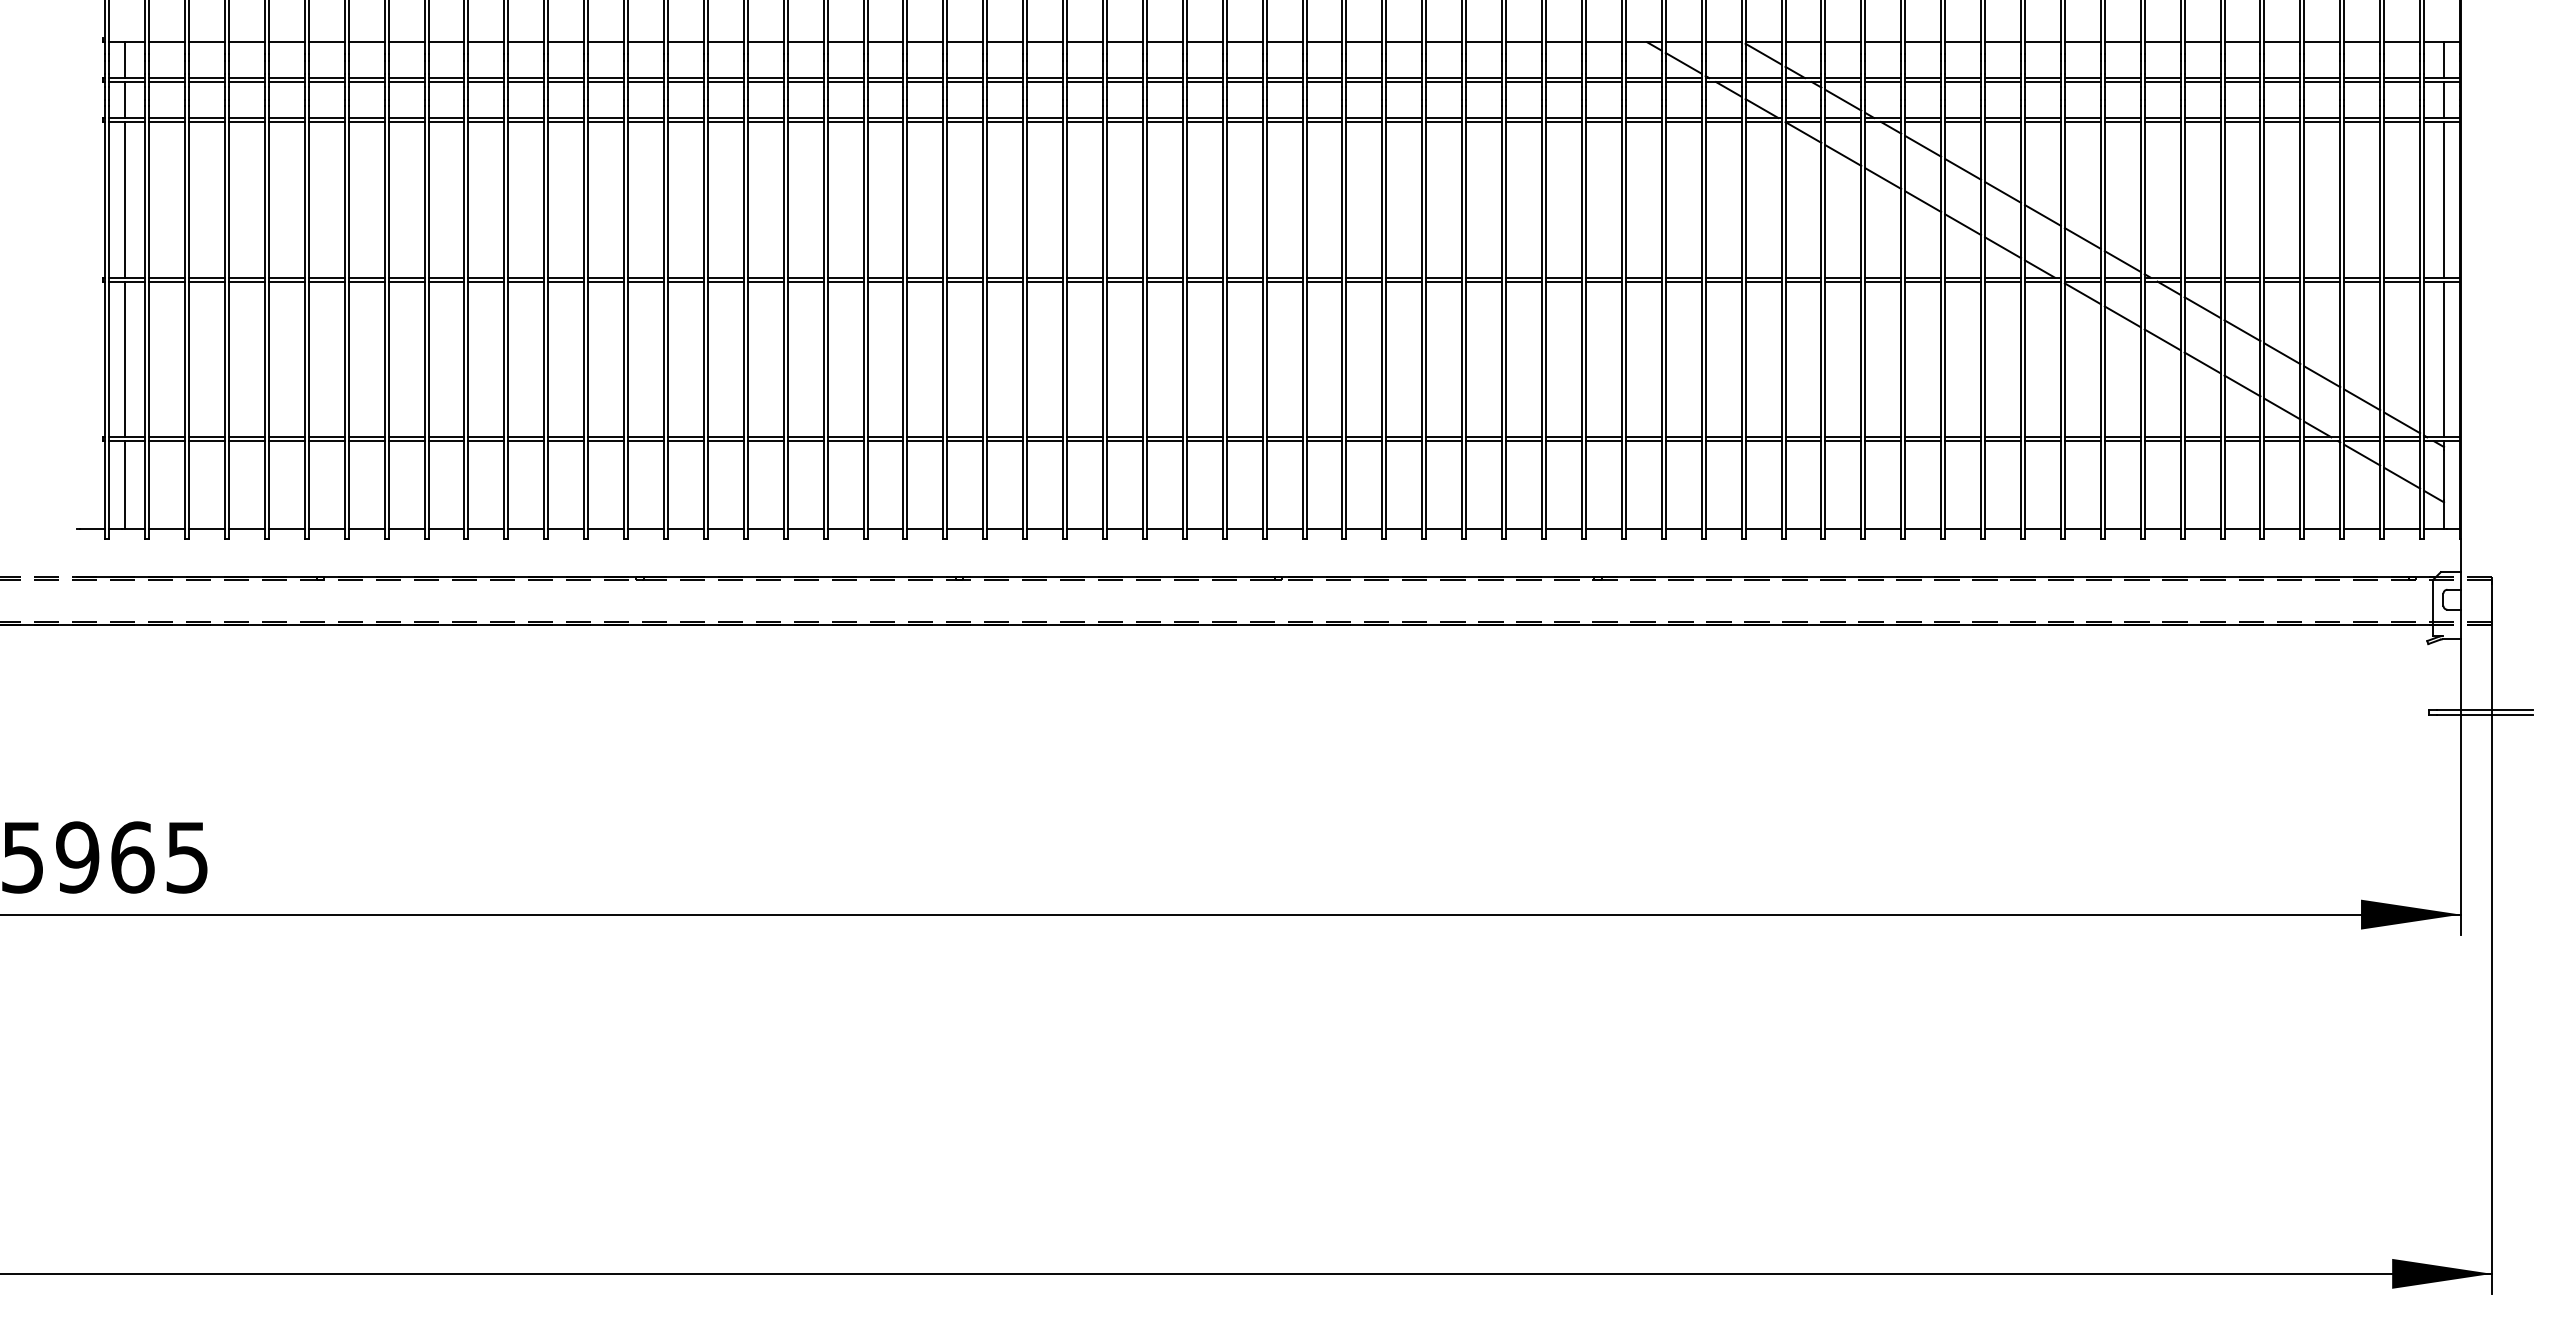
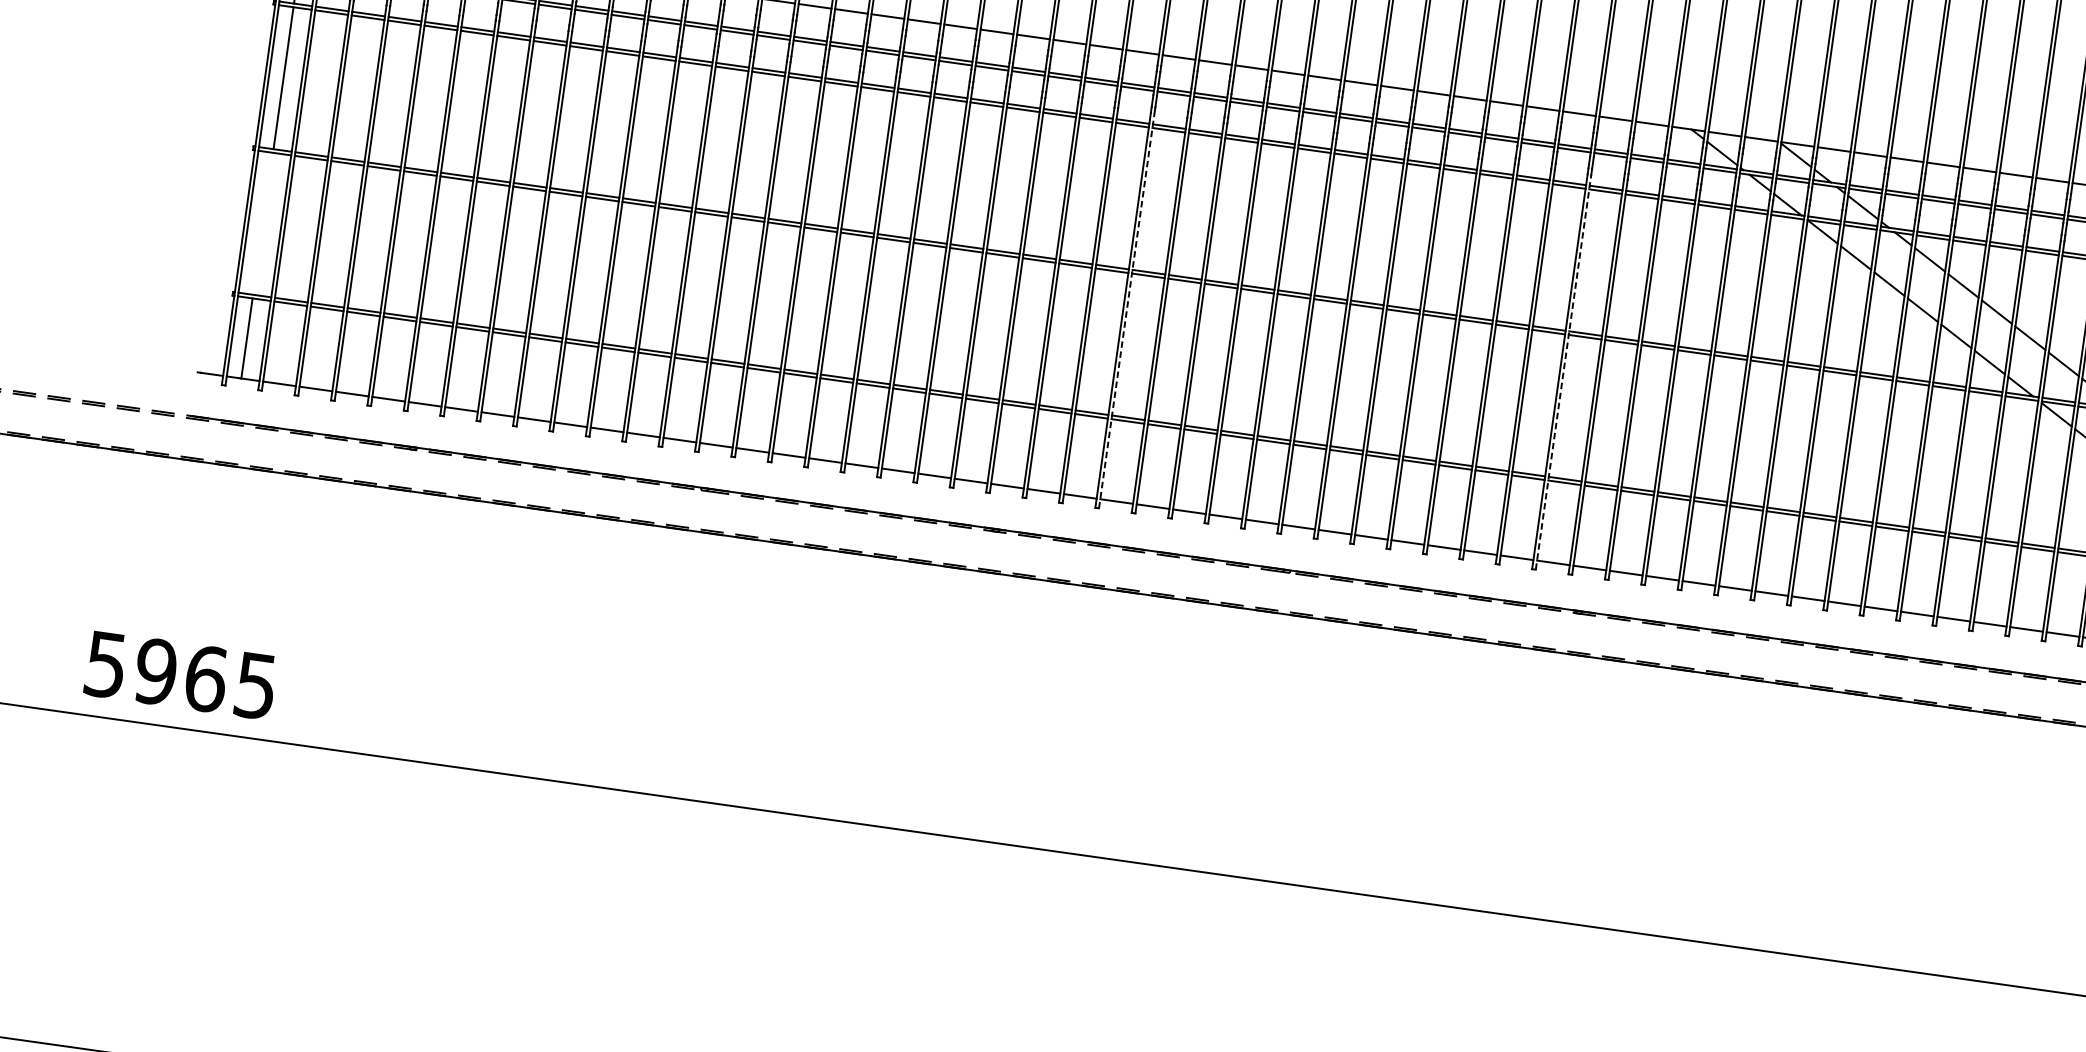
line: (1067, 322) -> (1127, 310), solid -> dashed
line: (1546, 322) -> (1563, 372), solid -> dashed
line: (125, 359) -> (263, 223), removed

